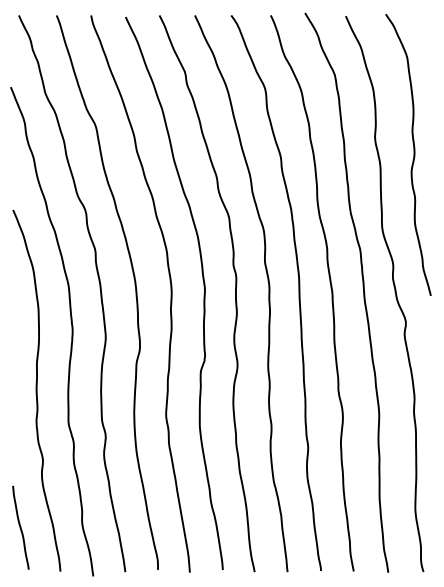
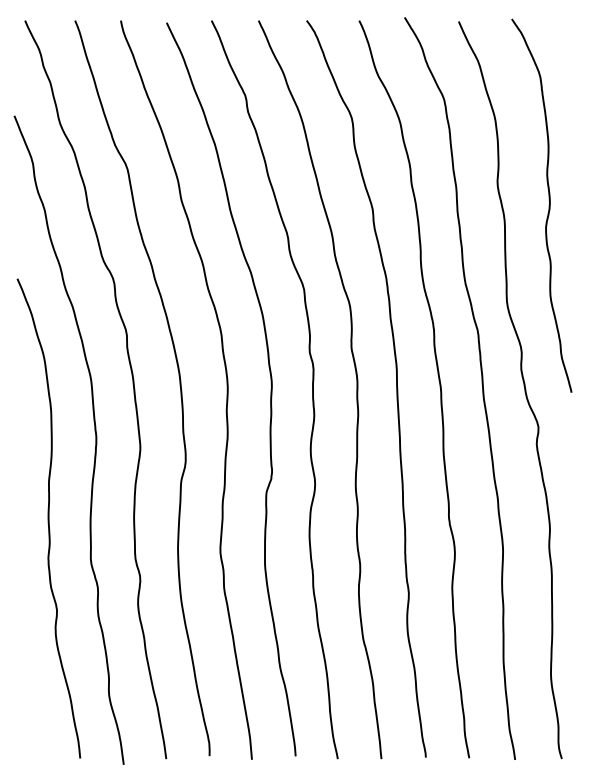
curve: (20, 527) -> (27, 699), removed

